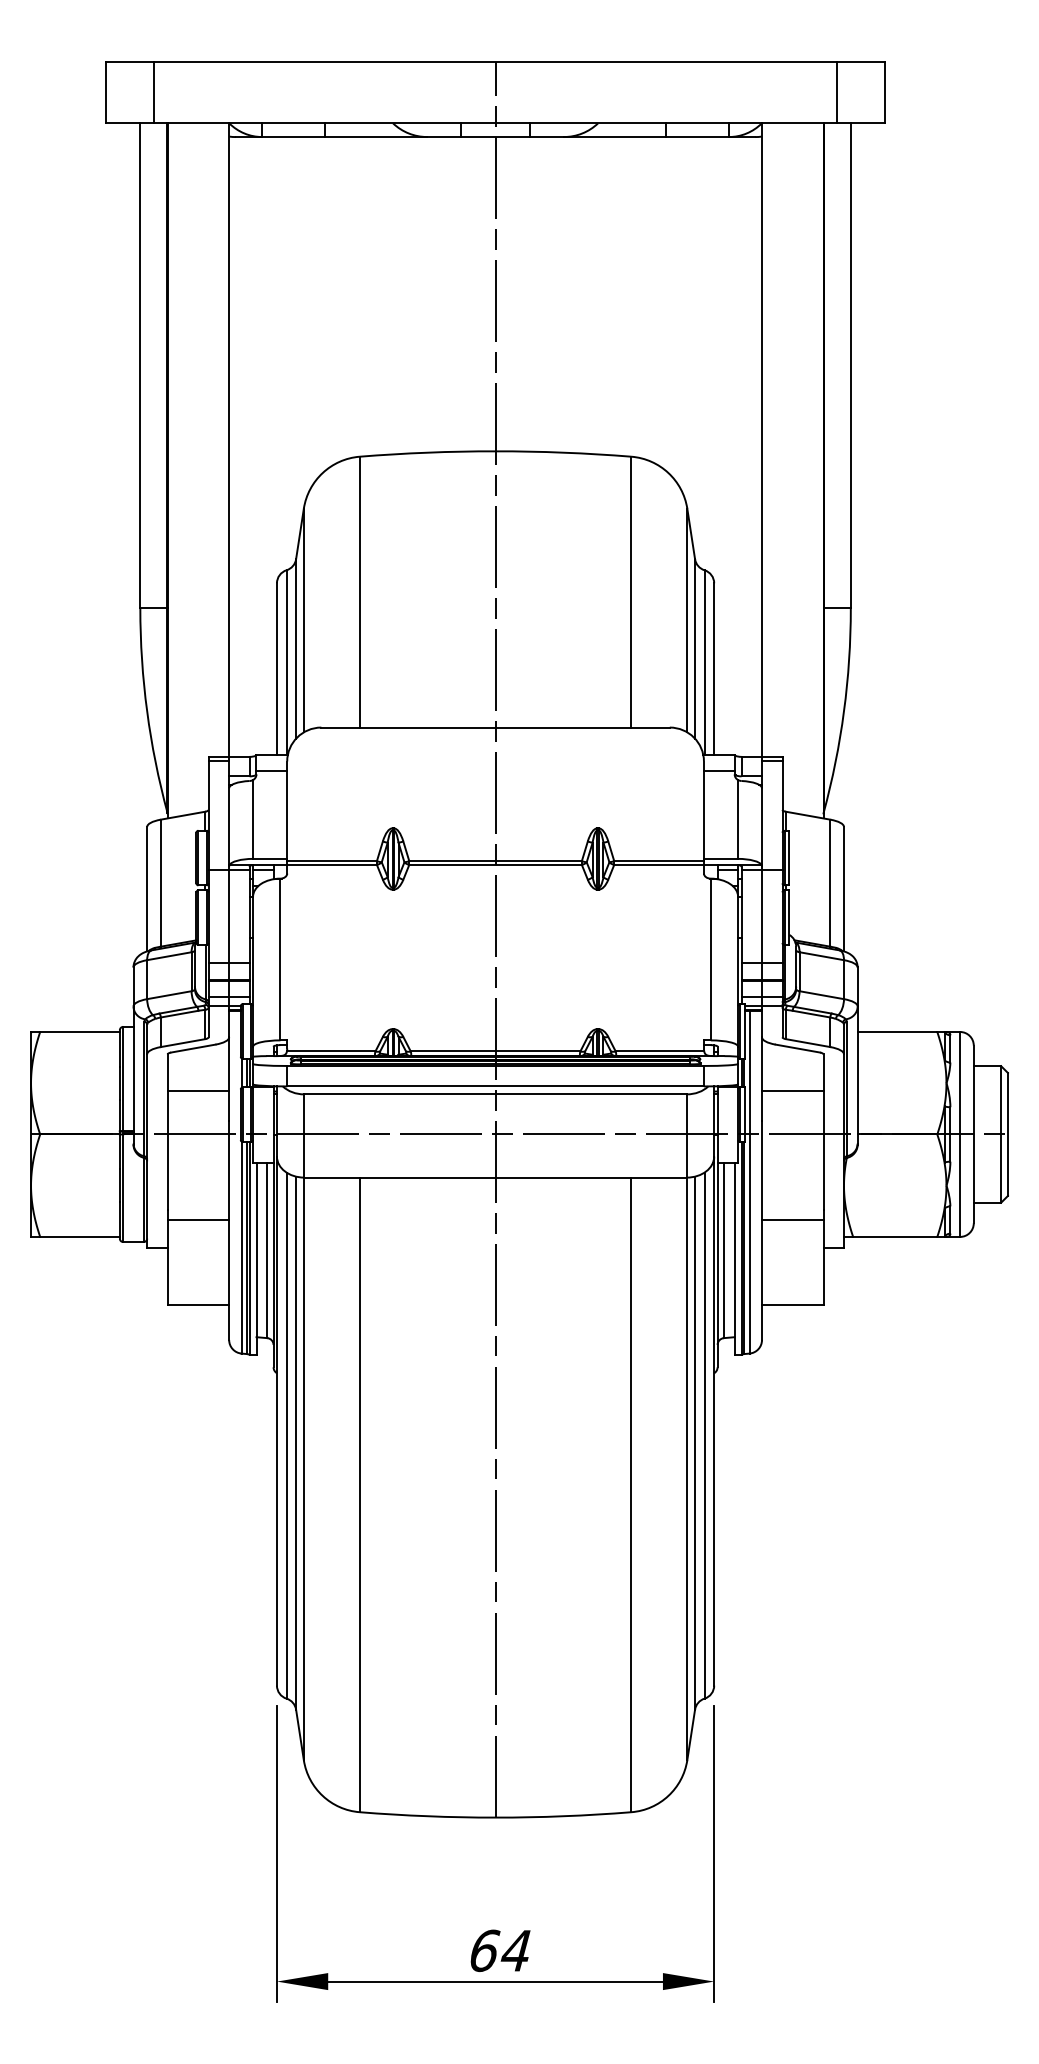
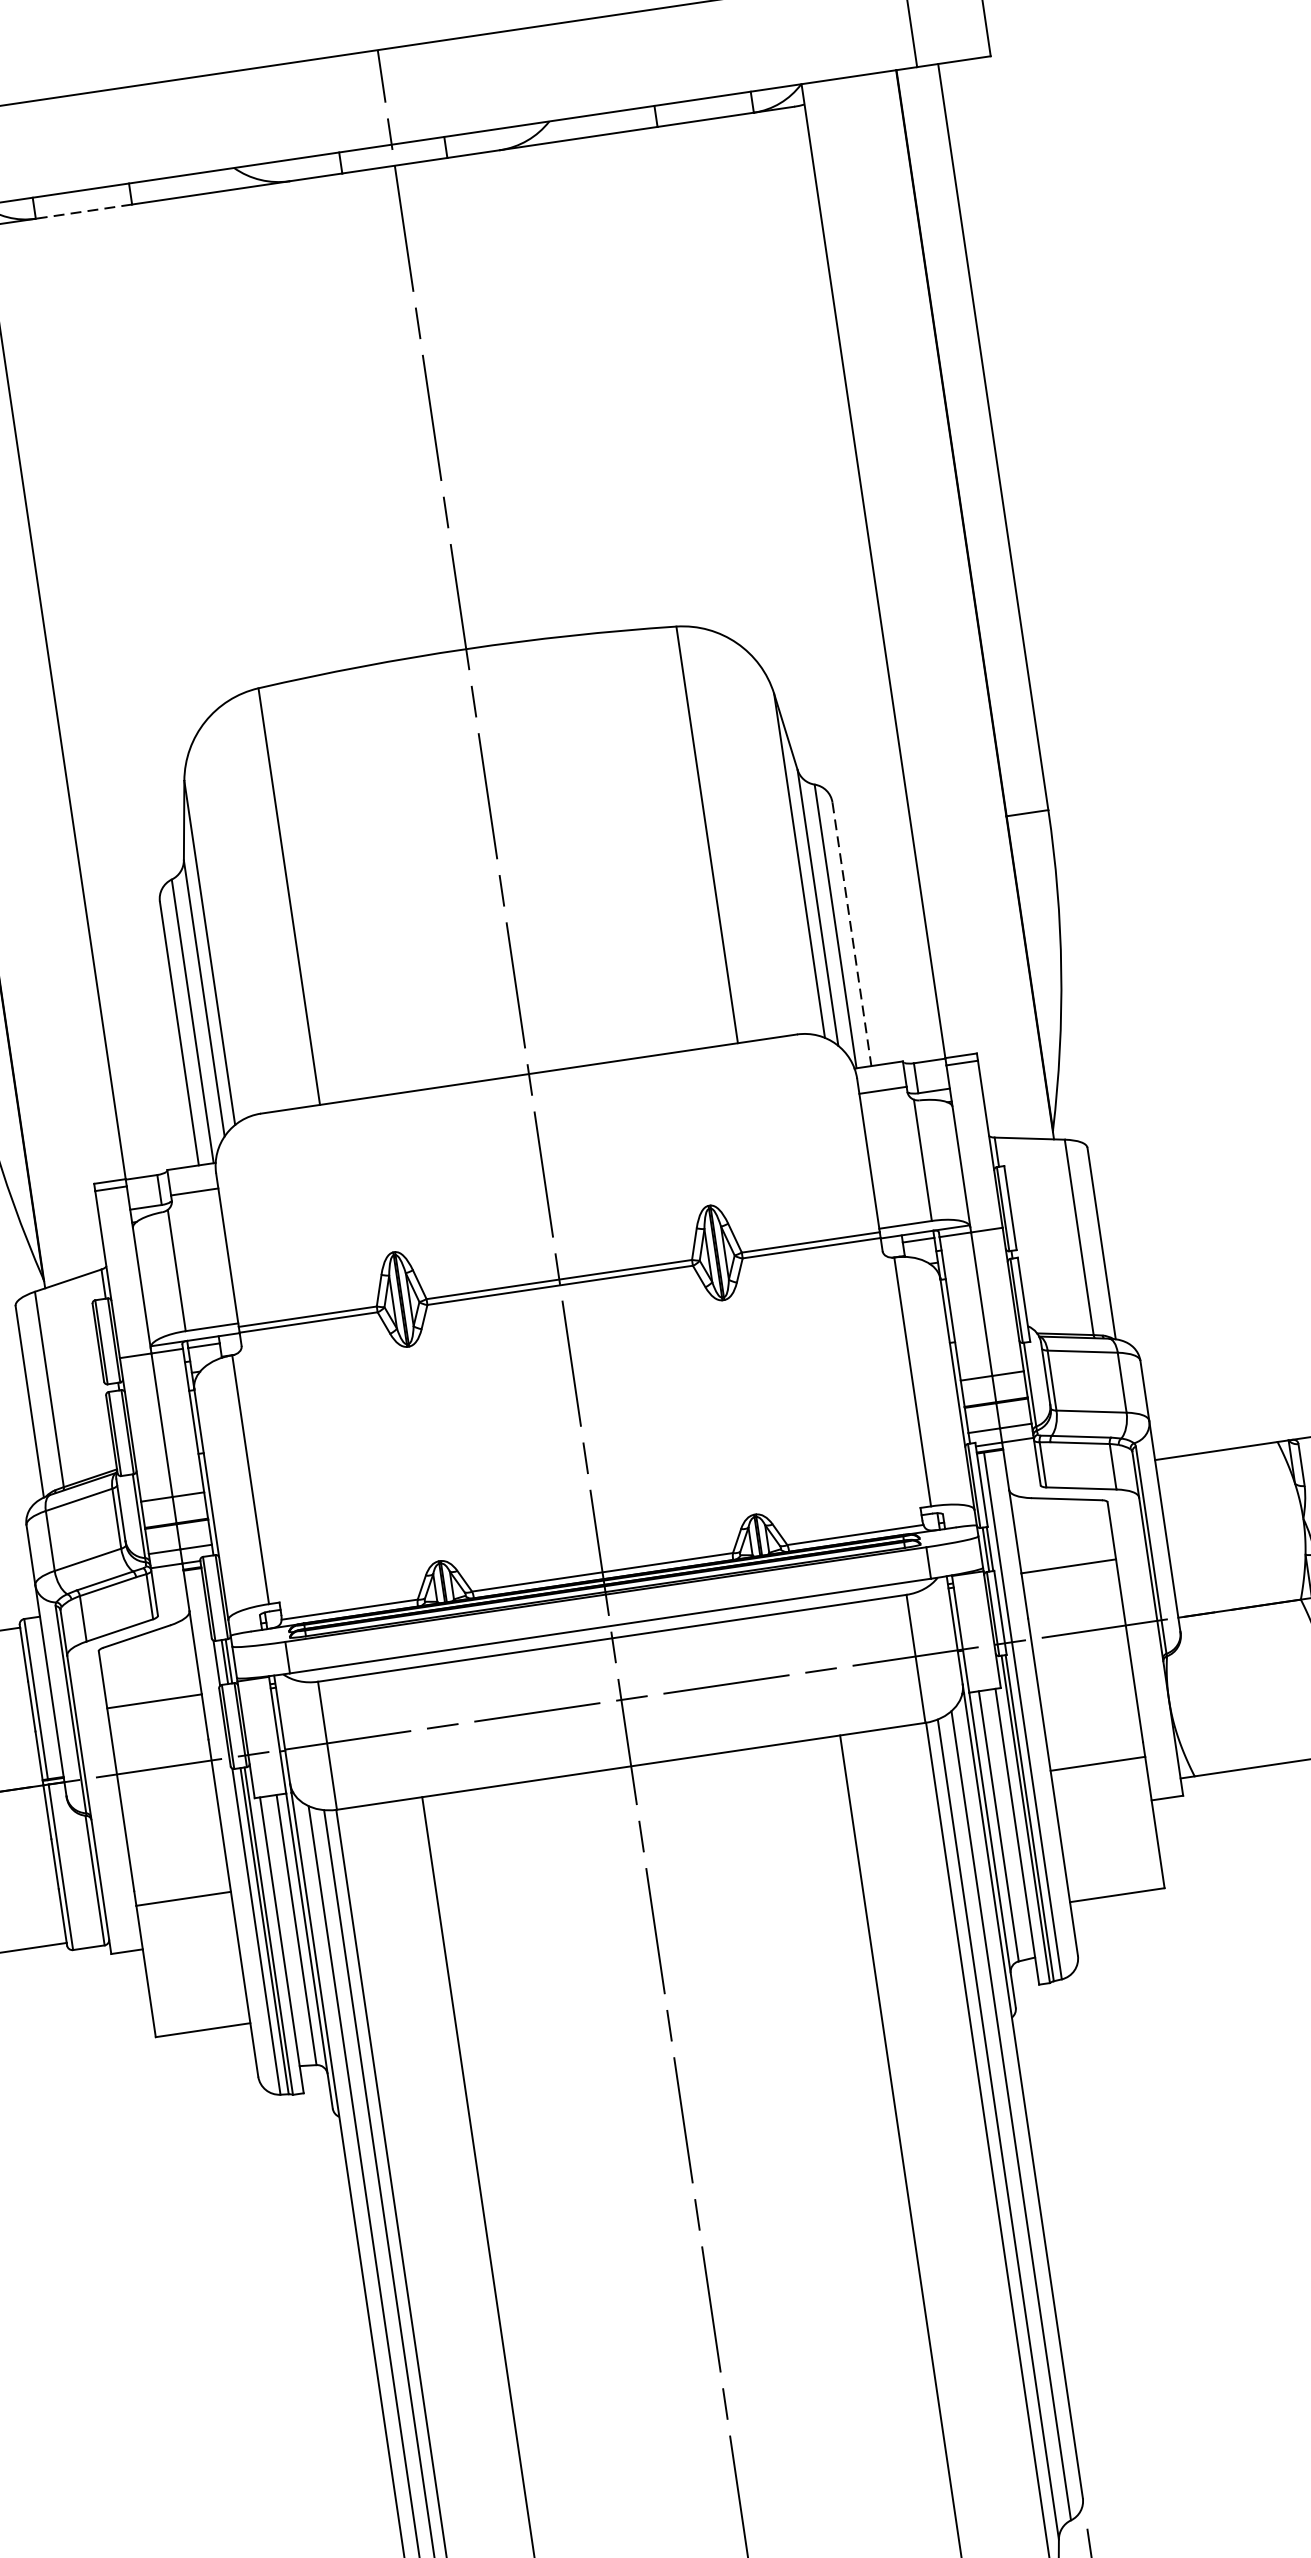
line: (293, 137) -> (84, 212), solid -> dashed
line: (714, 668) -> (852, 933), solid -> dashed

